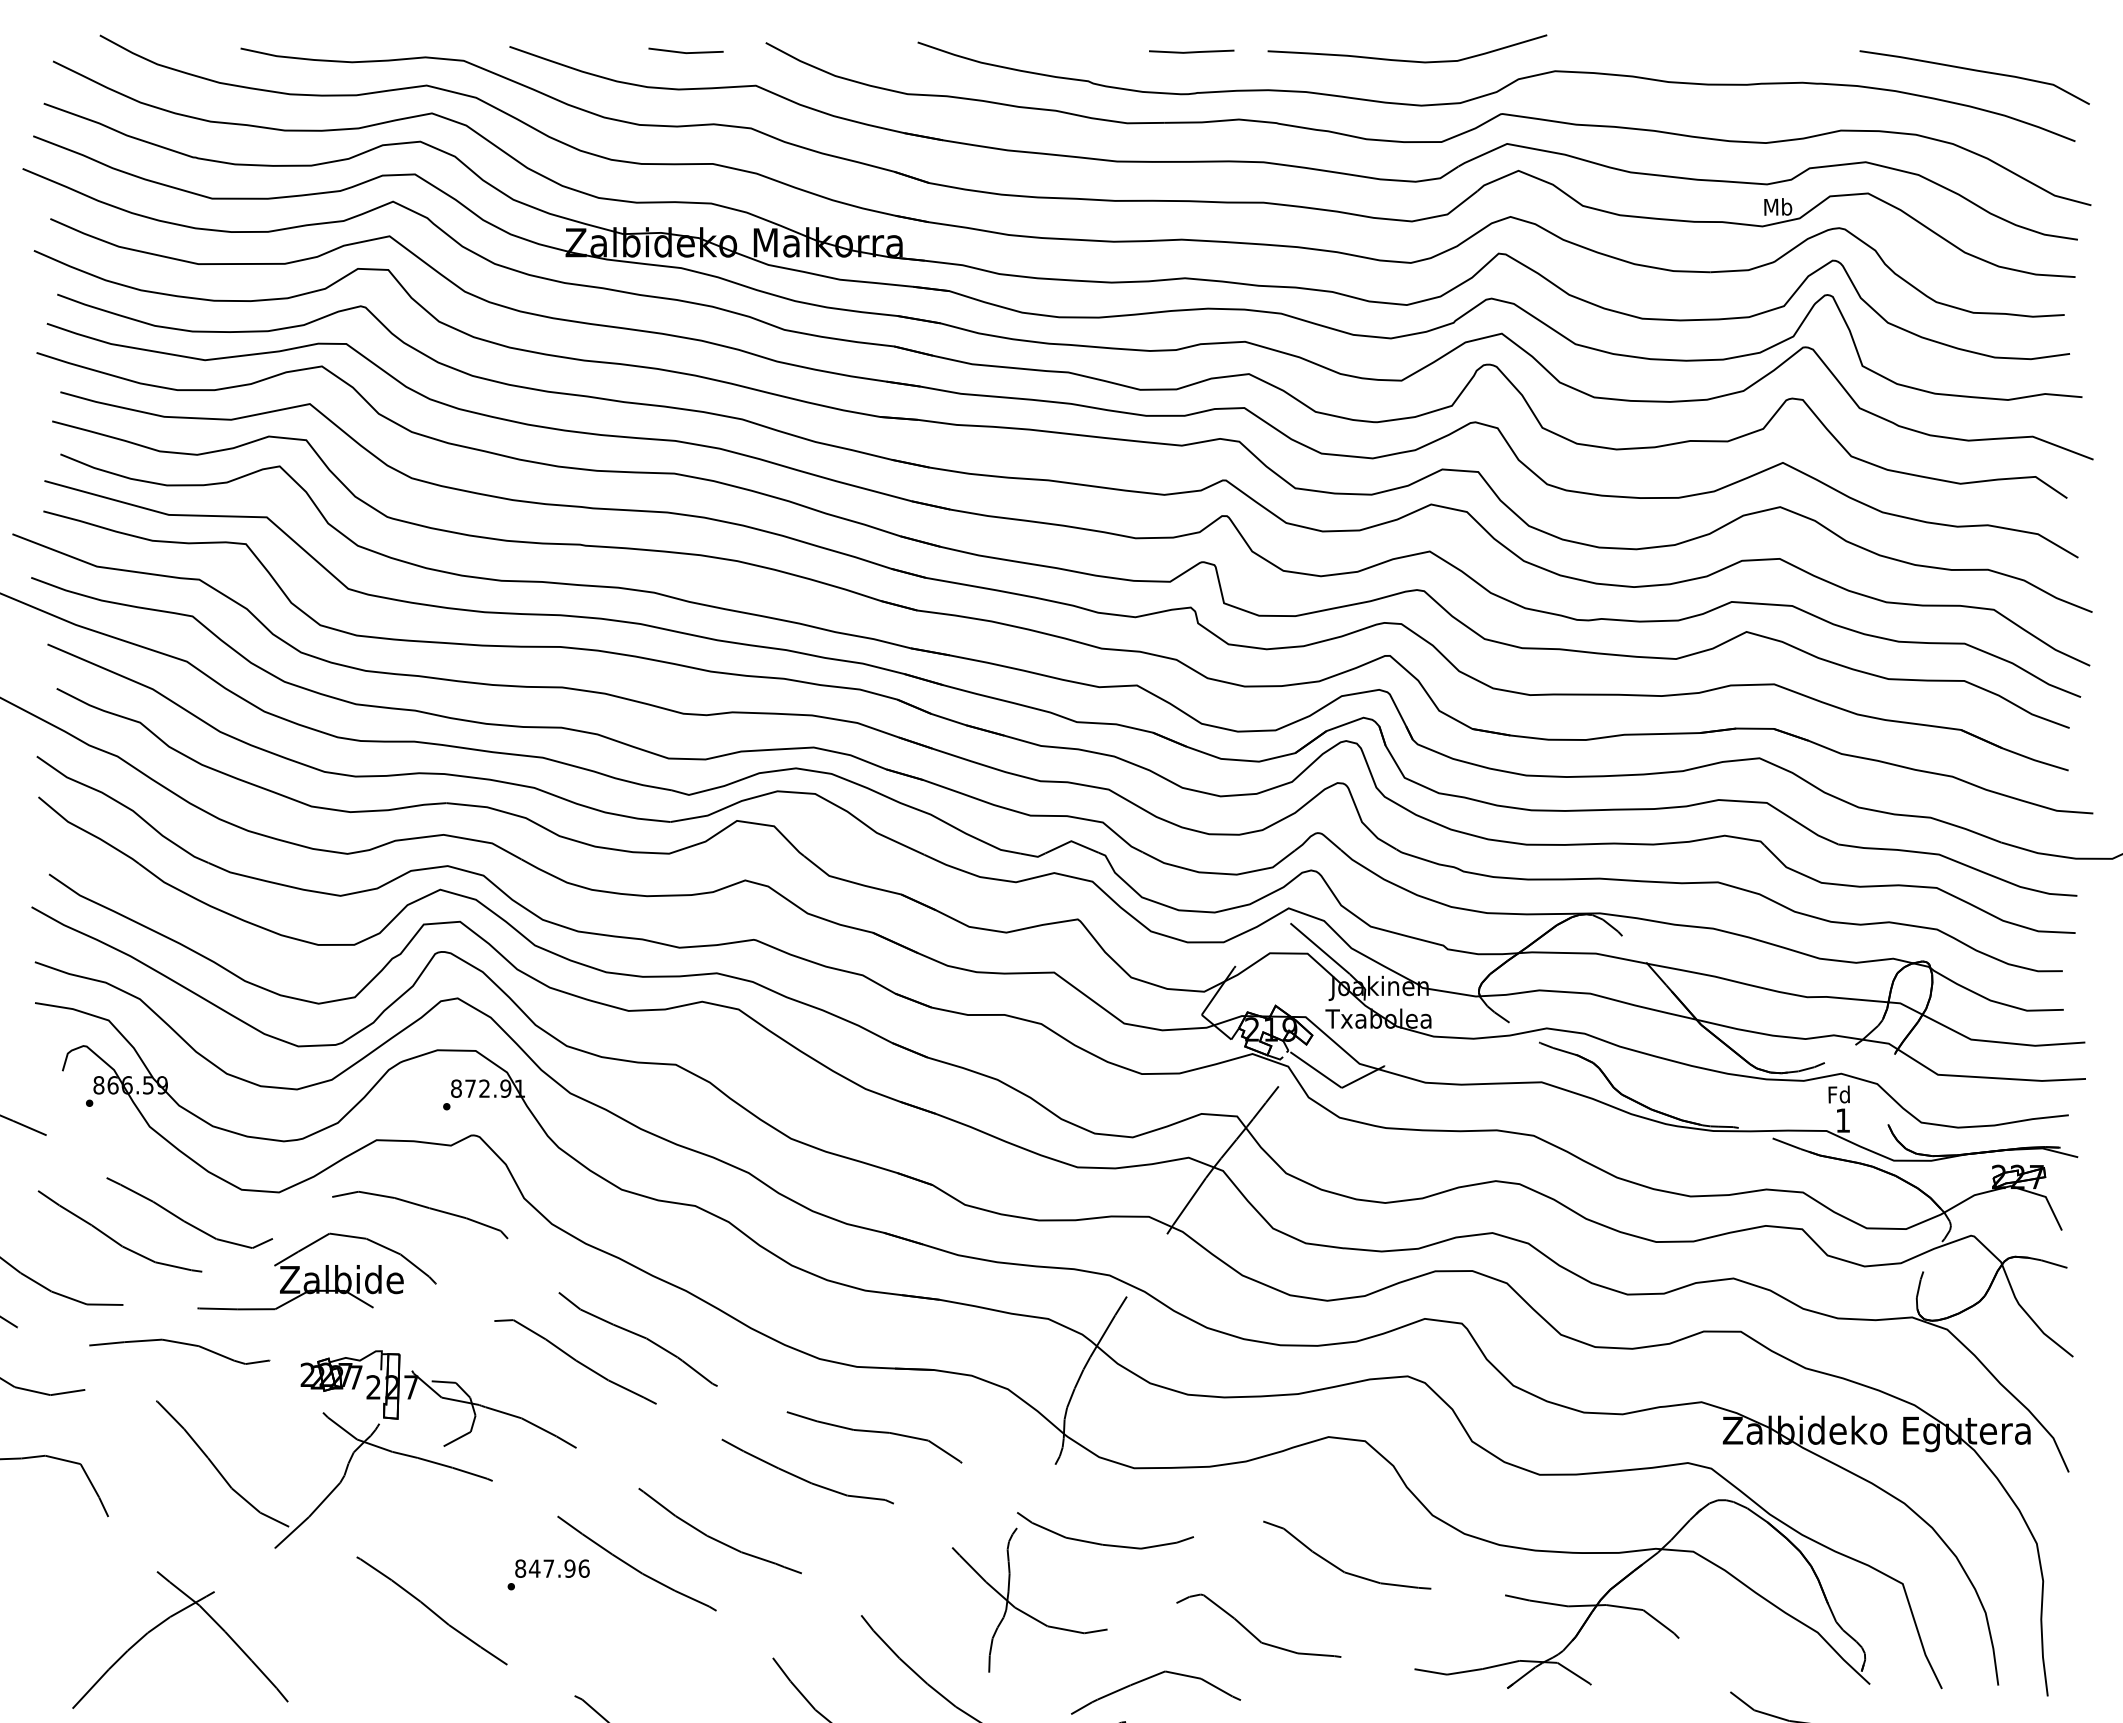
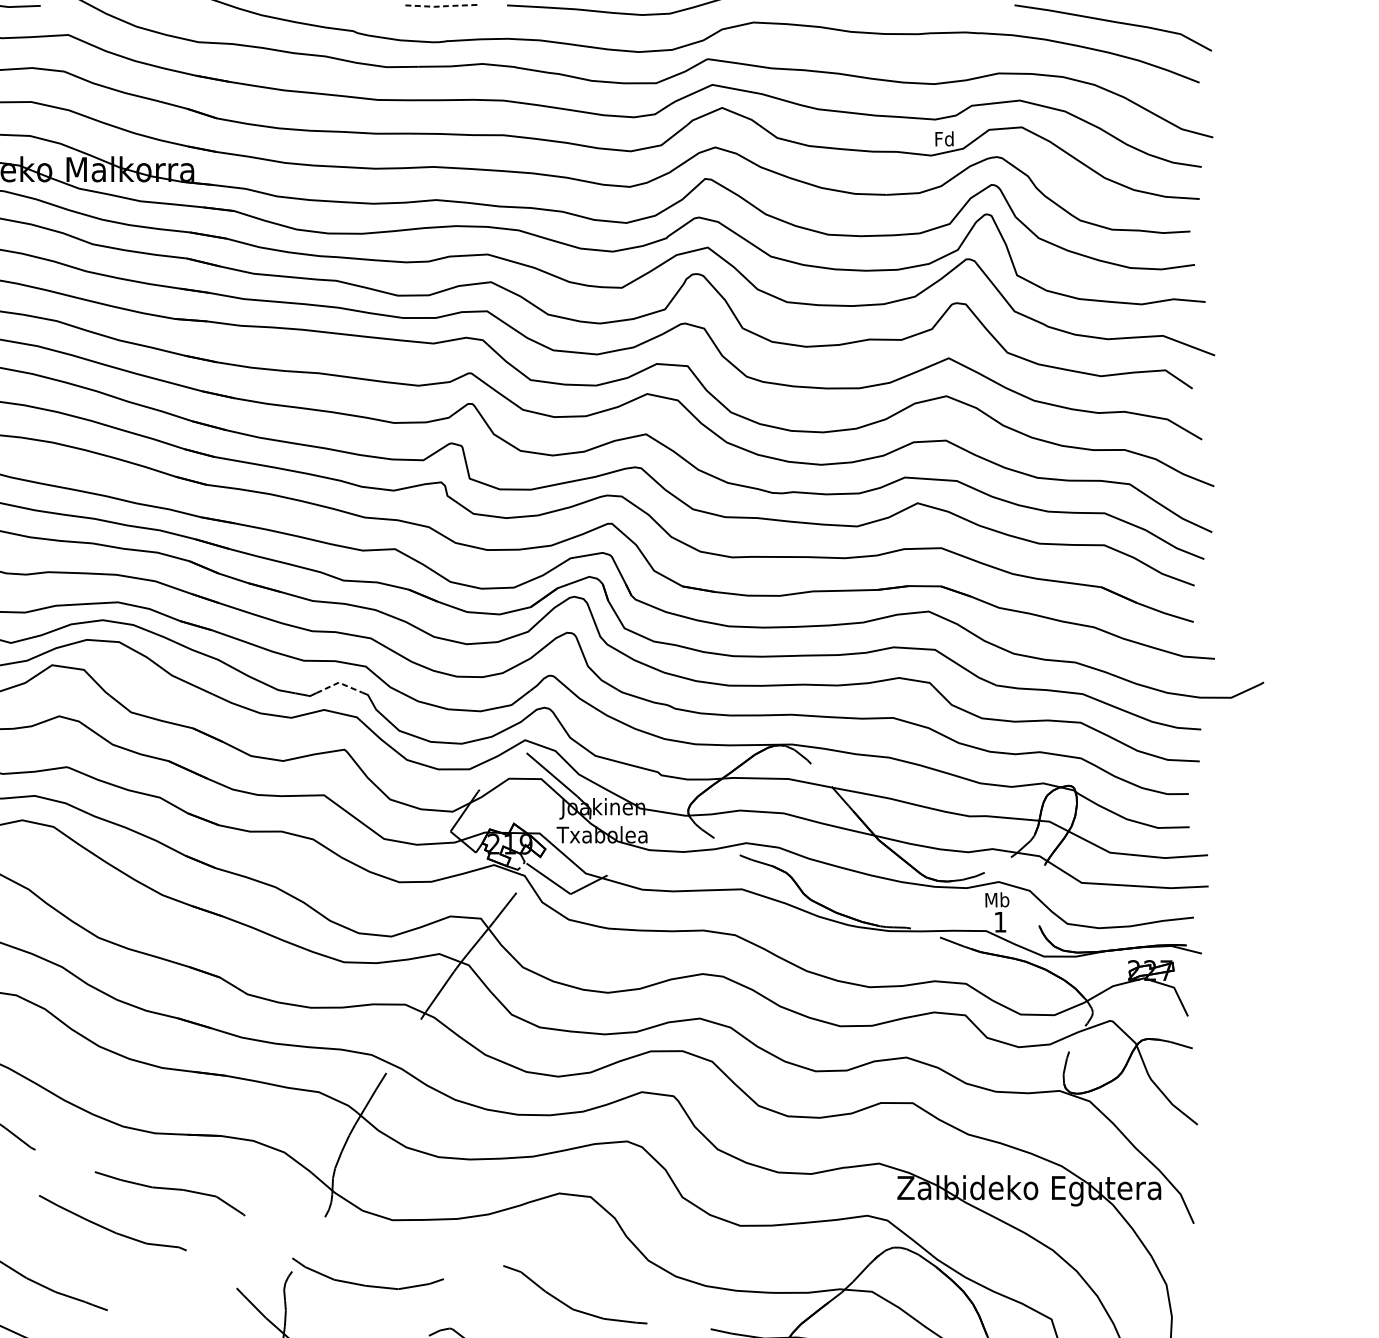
line: (1191, 52) -> (441, 6), solid -> dashed
text: (1778, 206) -> (945, 138), Mb -> Fd
line: (1071, 841) -> (338, 682), solid -> dashed
text: (1839, 1094) -> (997, 899), Fd -> Mb

